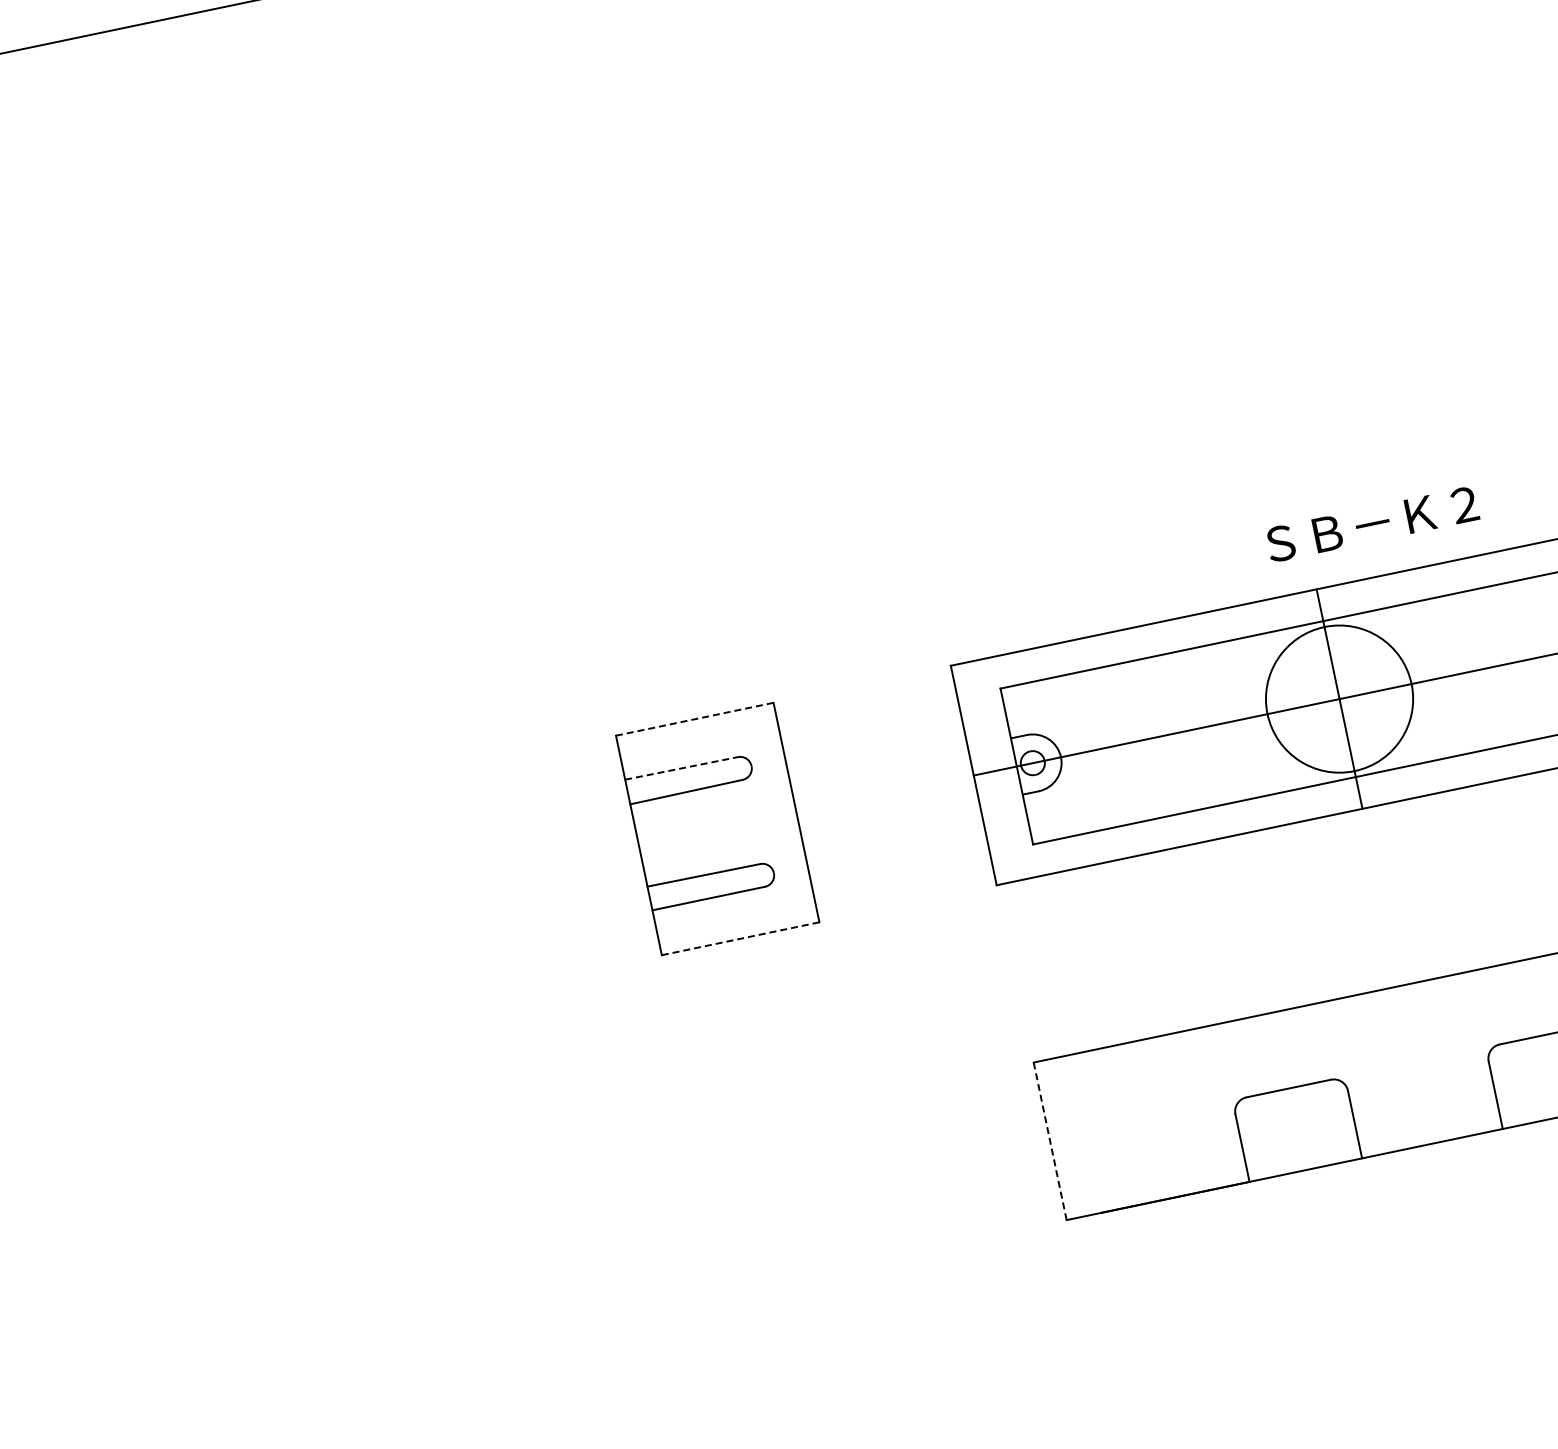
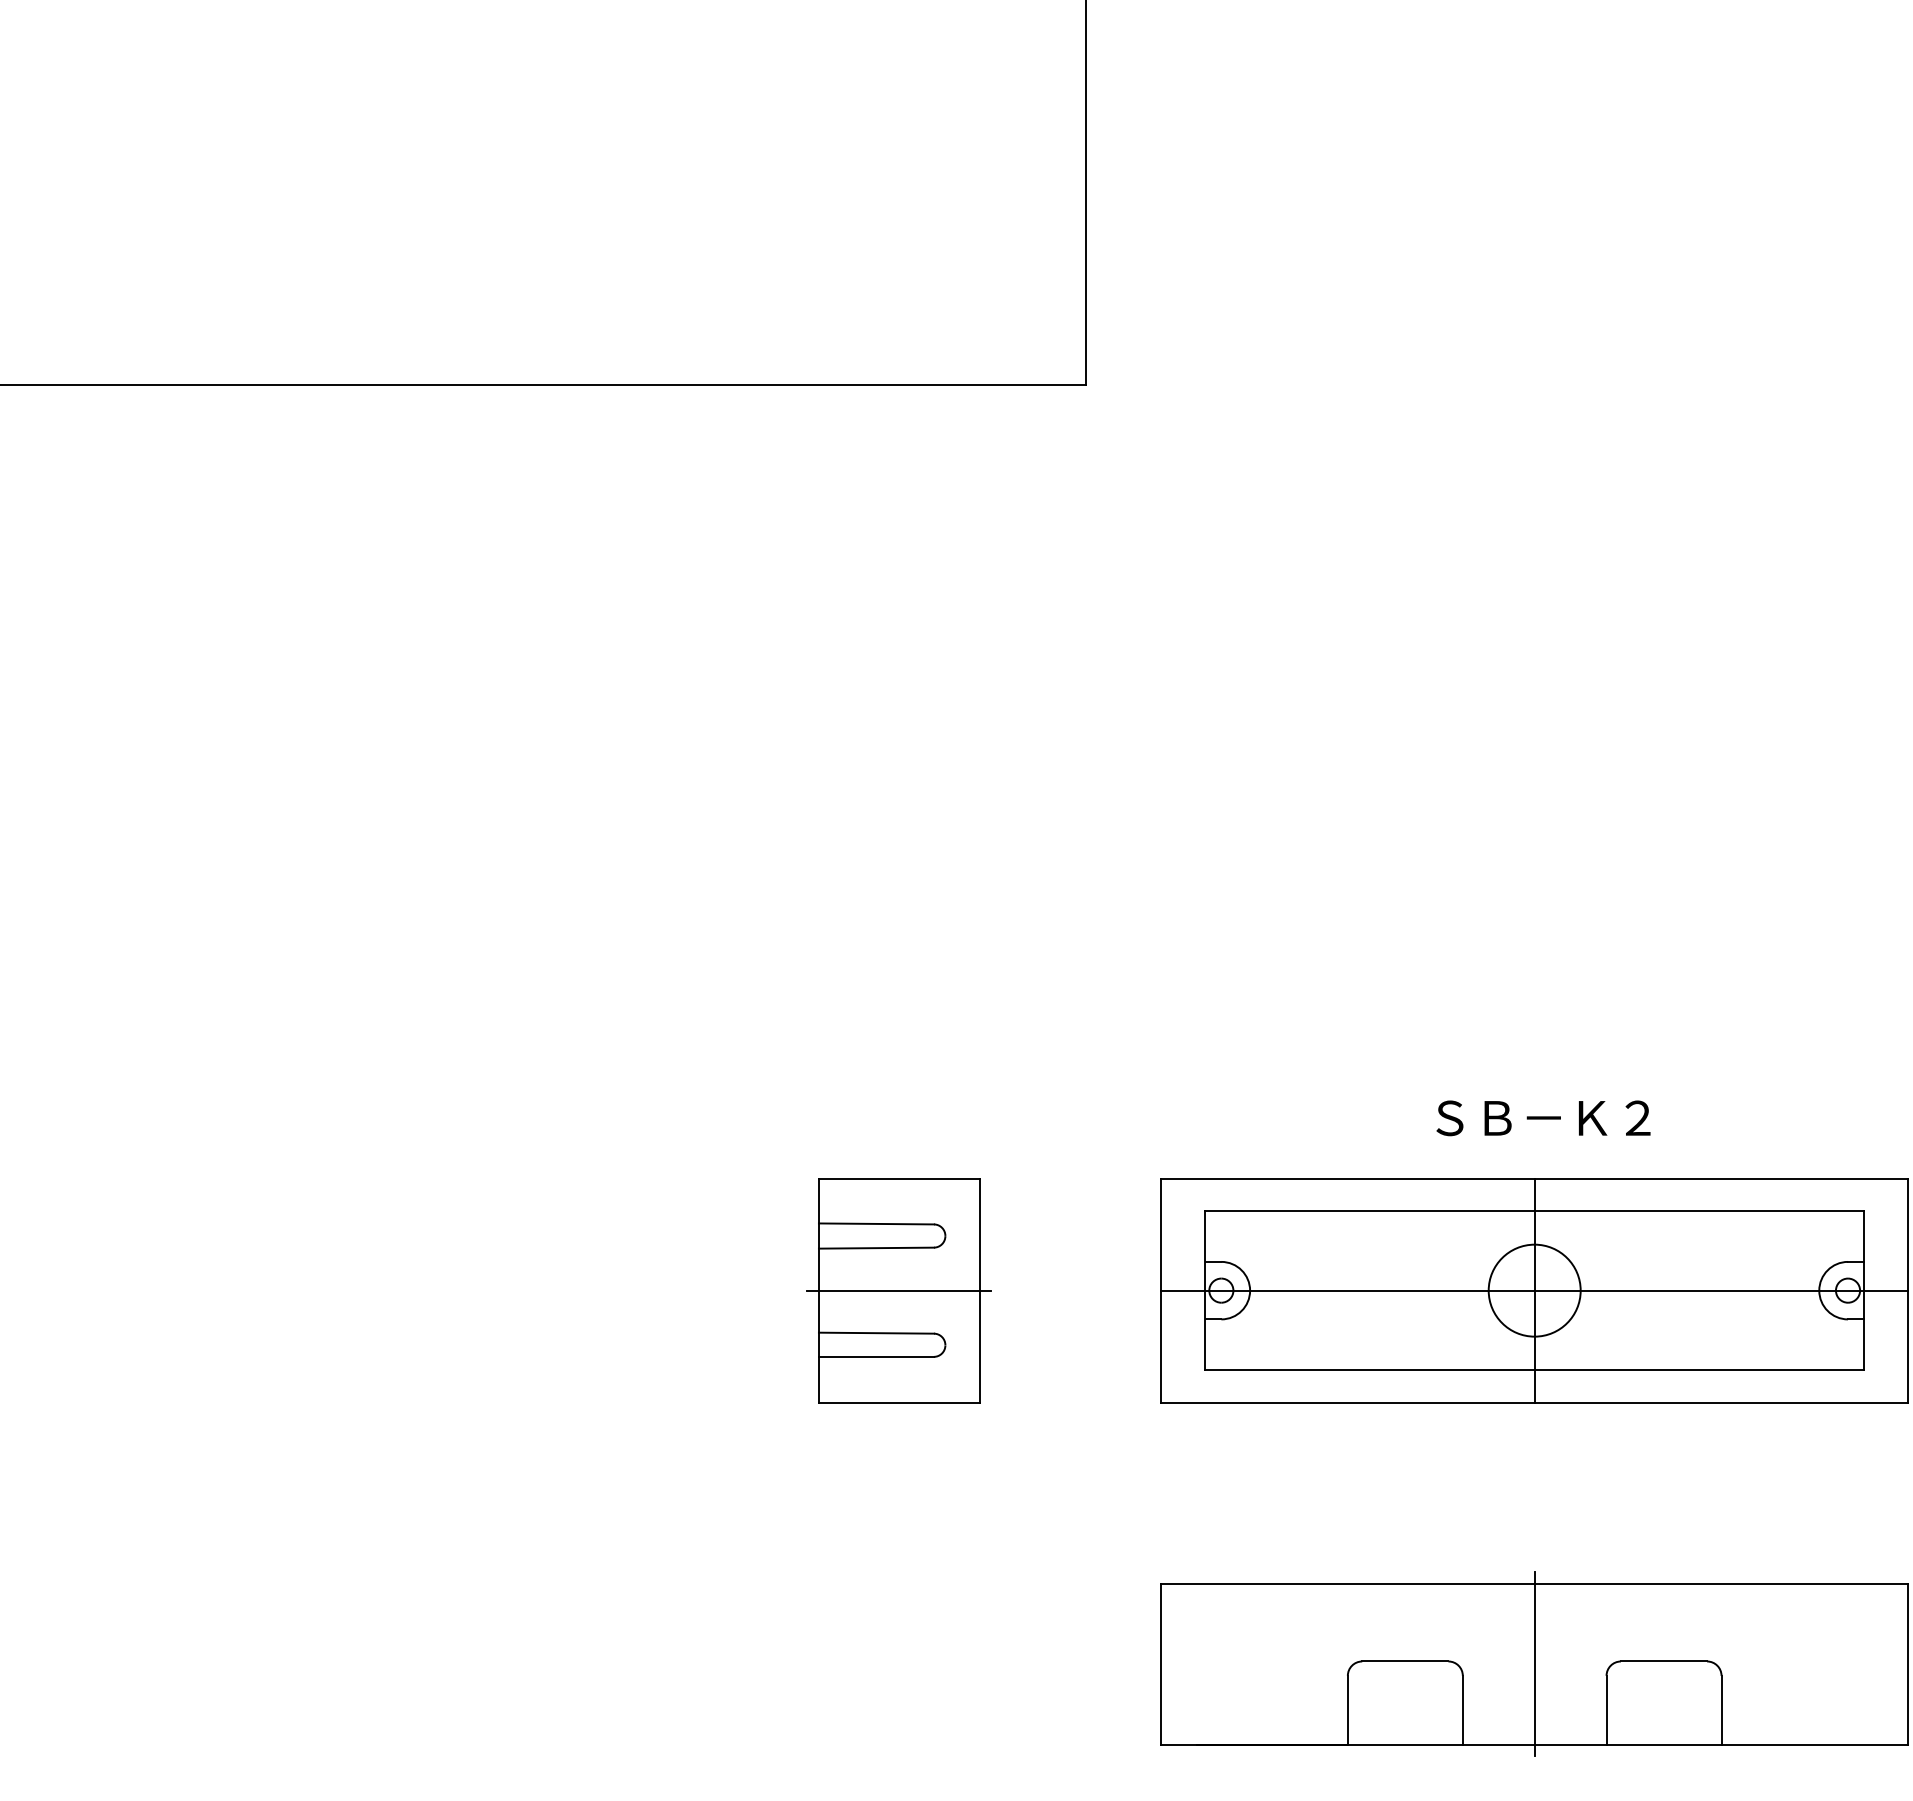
text: (1372, 524) -> (1543, 1118), moved
circle: (1339, 698) -> (1534, 1290), size x0.62
line: (693, 719) -> (898, 1178), dashed -> solid
line: (681, 767) -> (876, 1223), dashed -> solid
line: (717, 828) -> (899, 1290), added
line: (739, 938) -> (898, 1402), dashed -> solid
line: (1415, 1065) -> (1534, 1664), added
line: (1050, 1140) -> (1161, 1663), dashed -> solid

